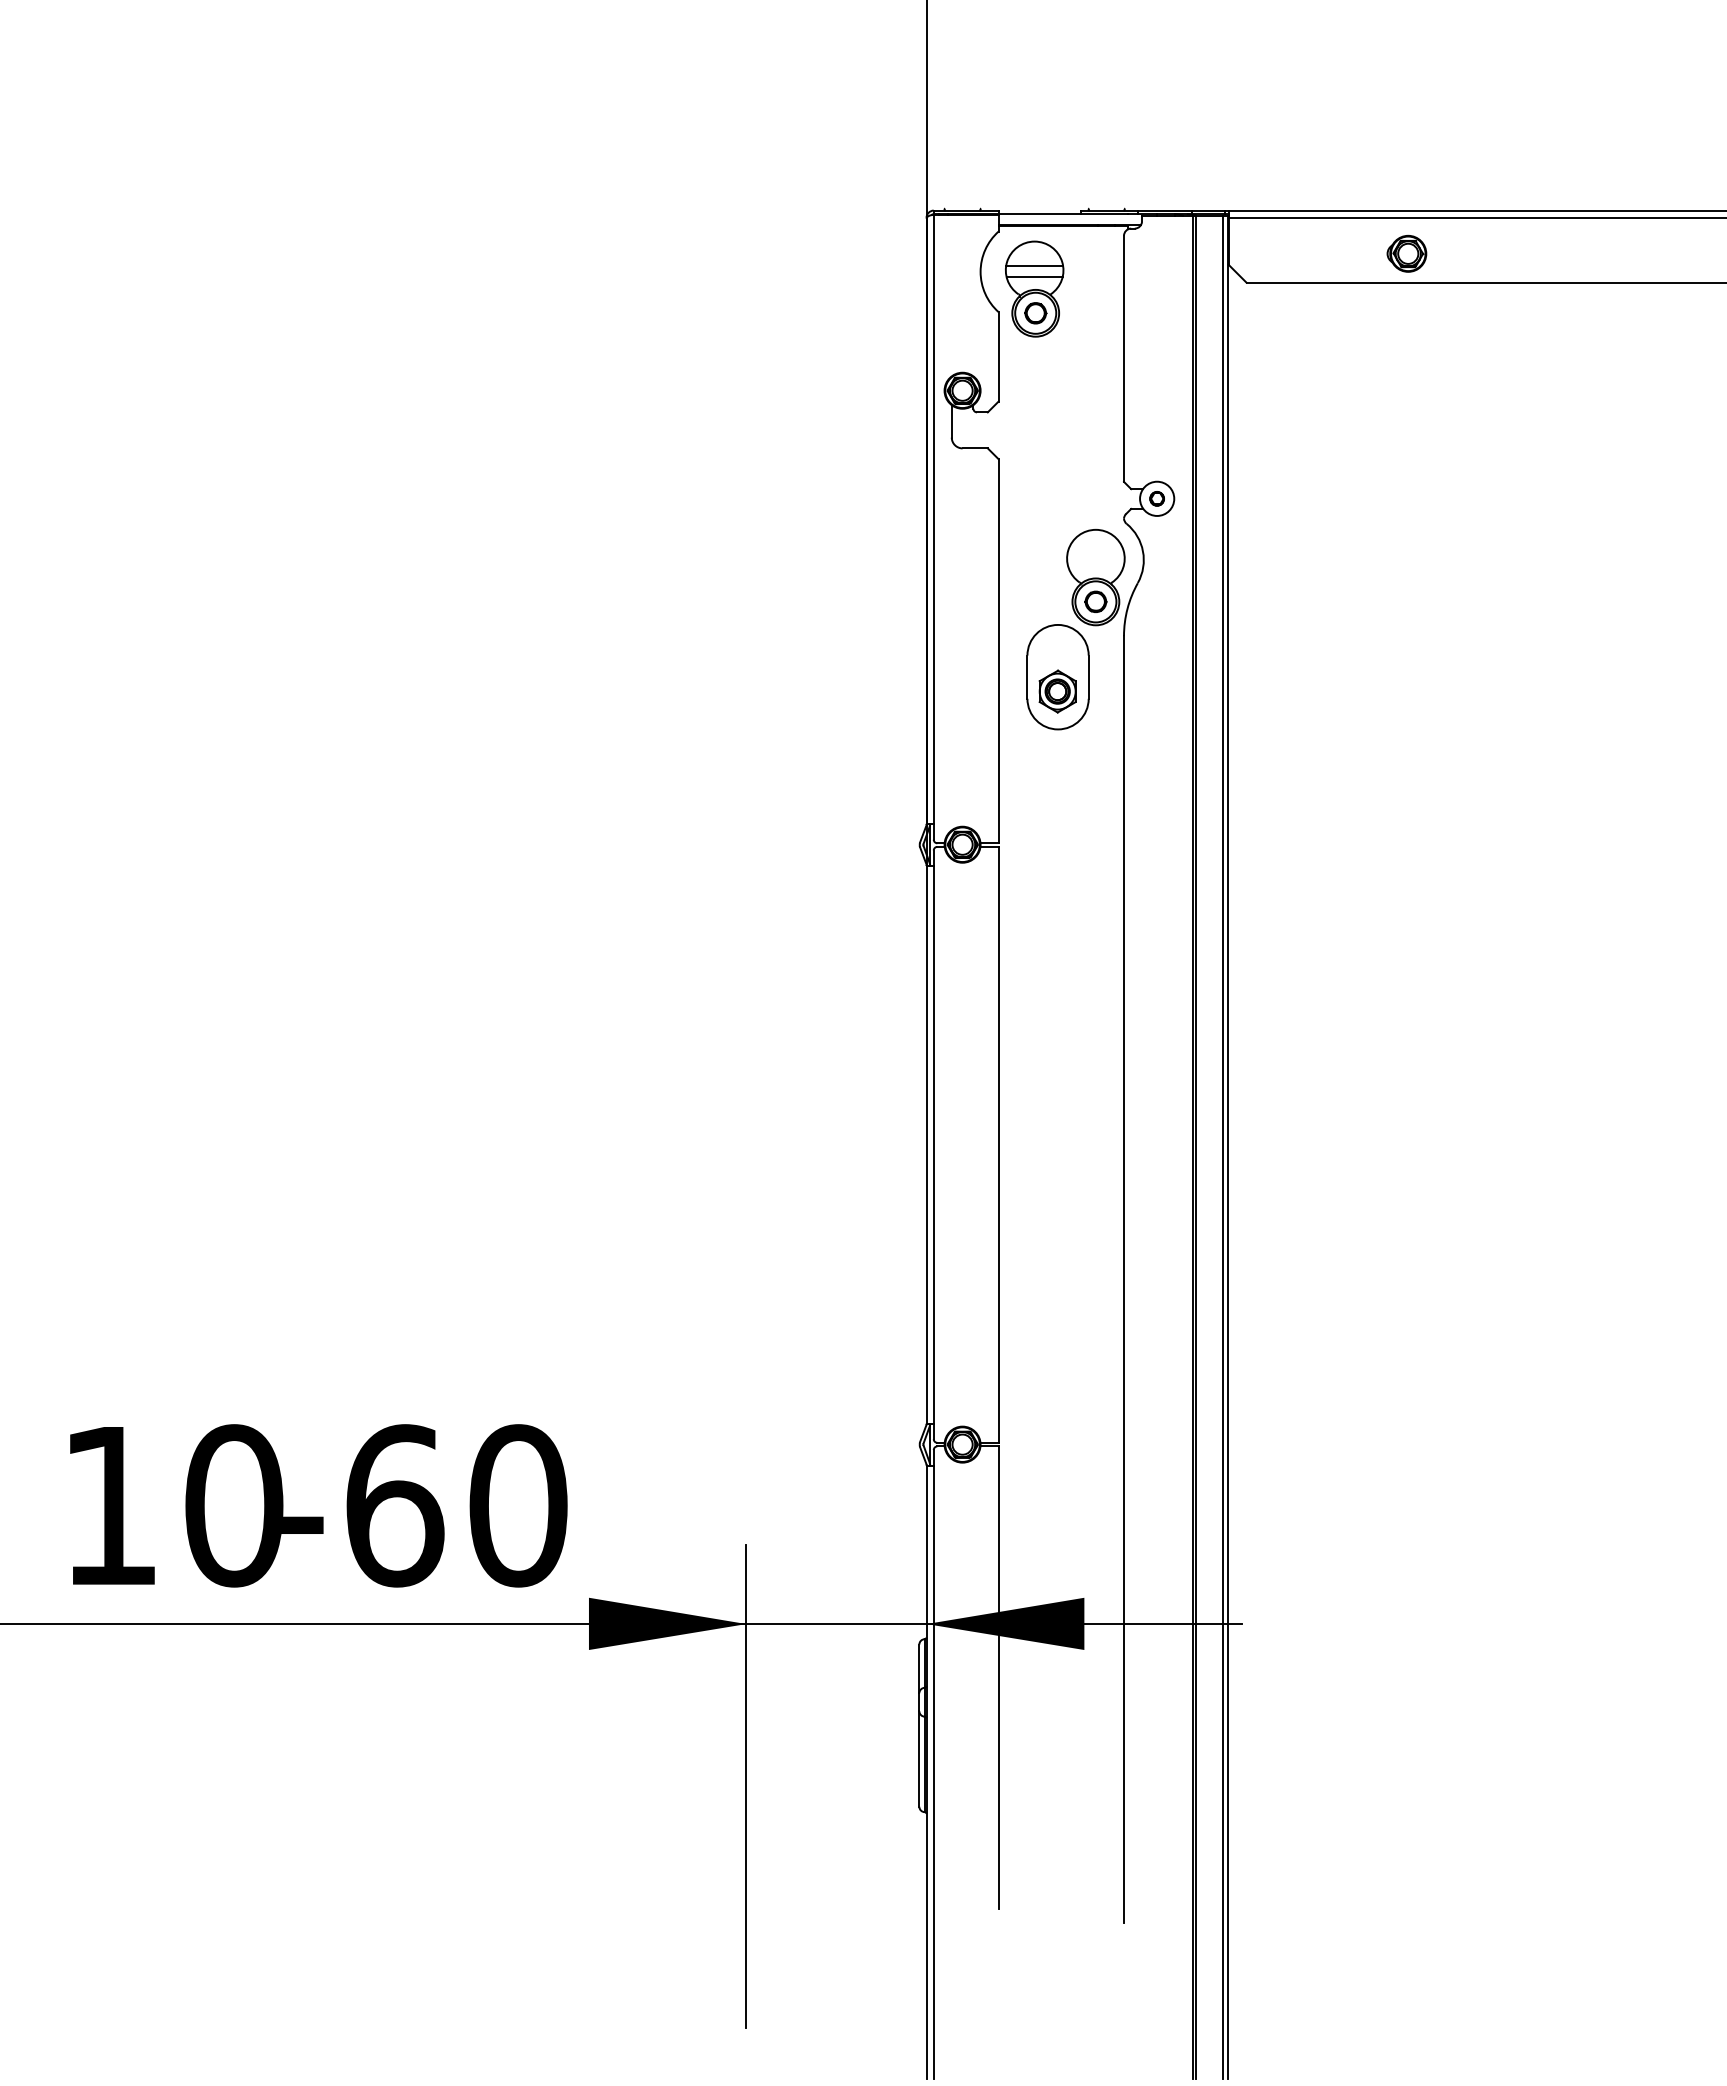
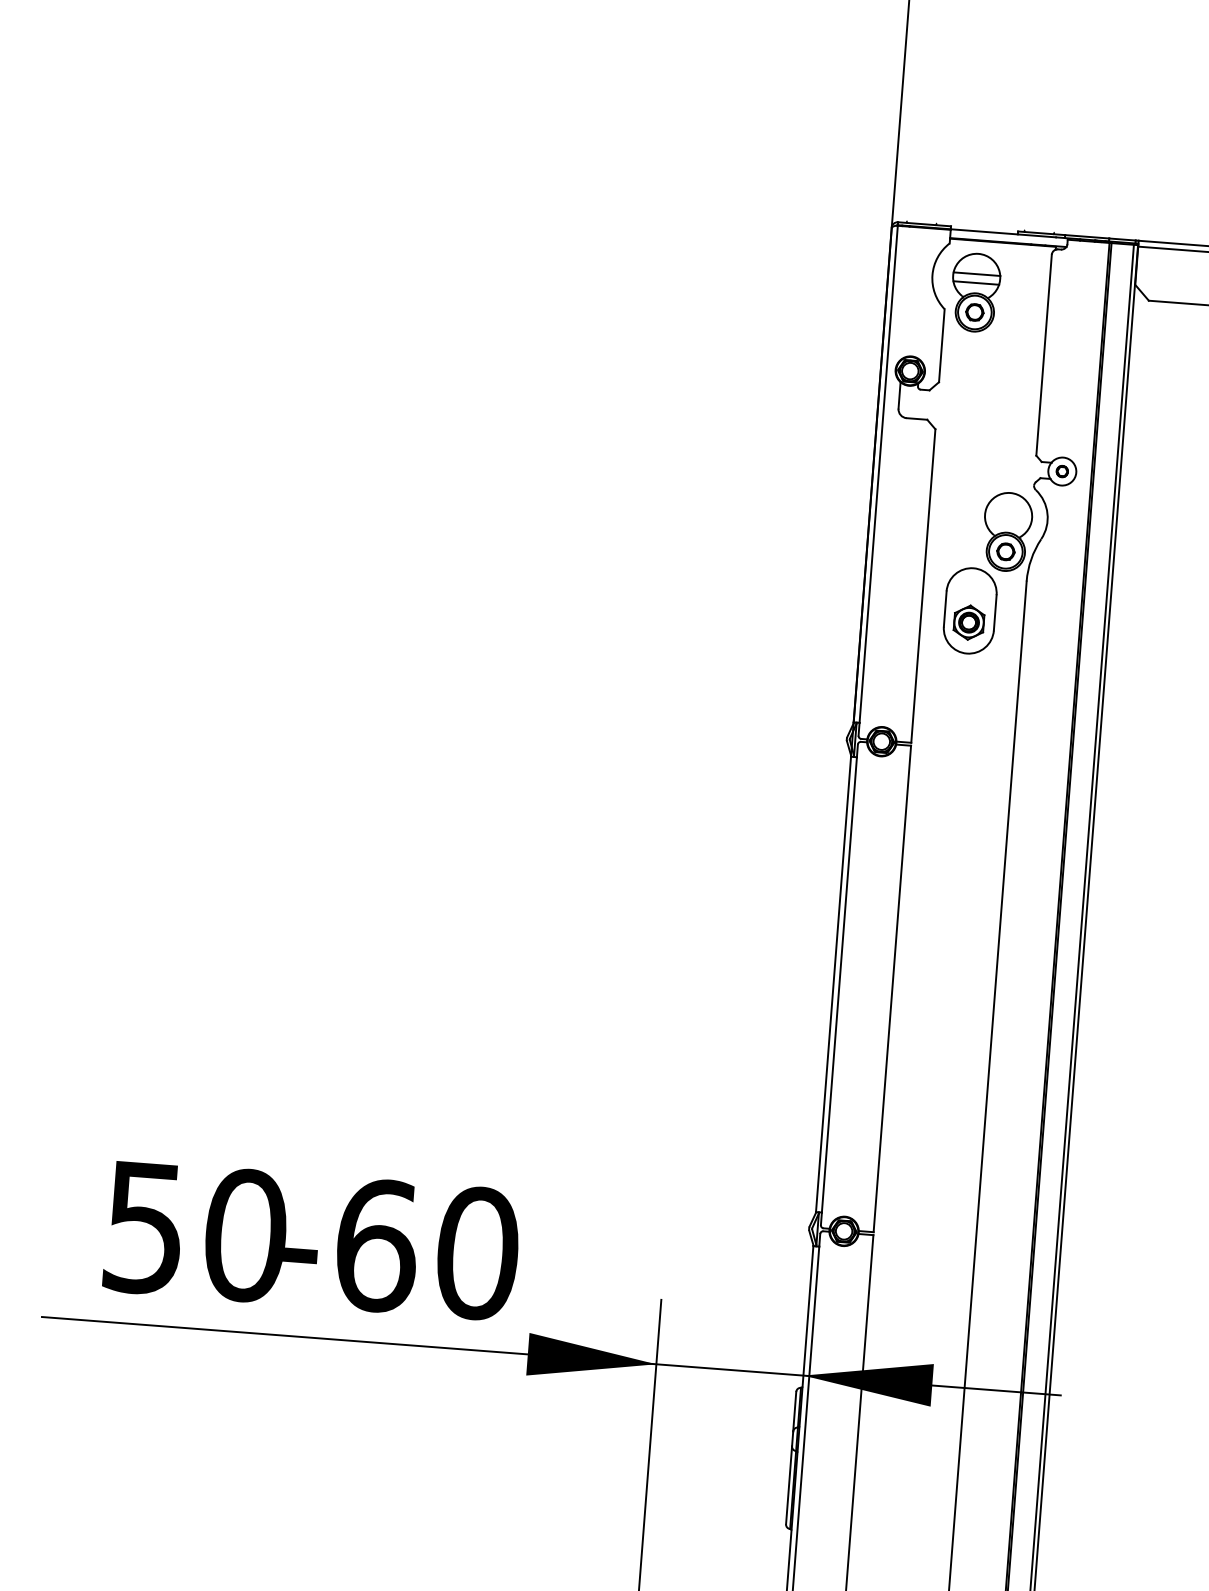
text: (109, 1507) -> (143, 1229), 10 -> 50

